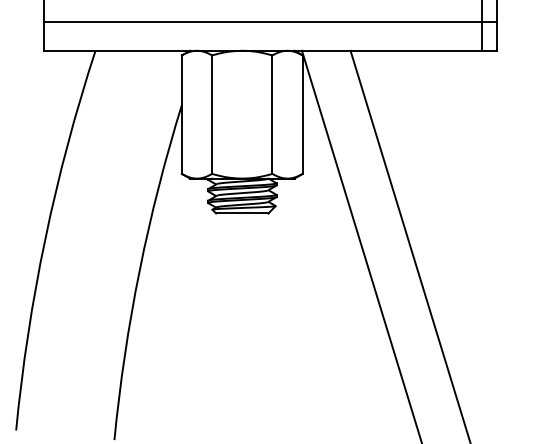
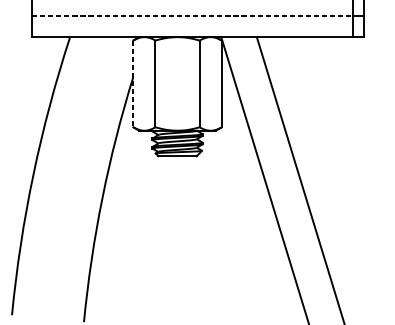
line: (263, 21) -> (193, 15), solid -> dashed
line: (181, 115) -> (133, 84), solid -> dashed

